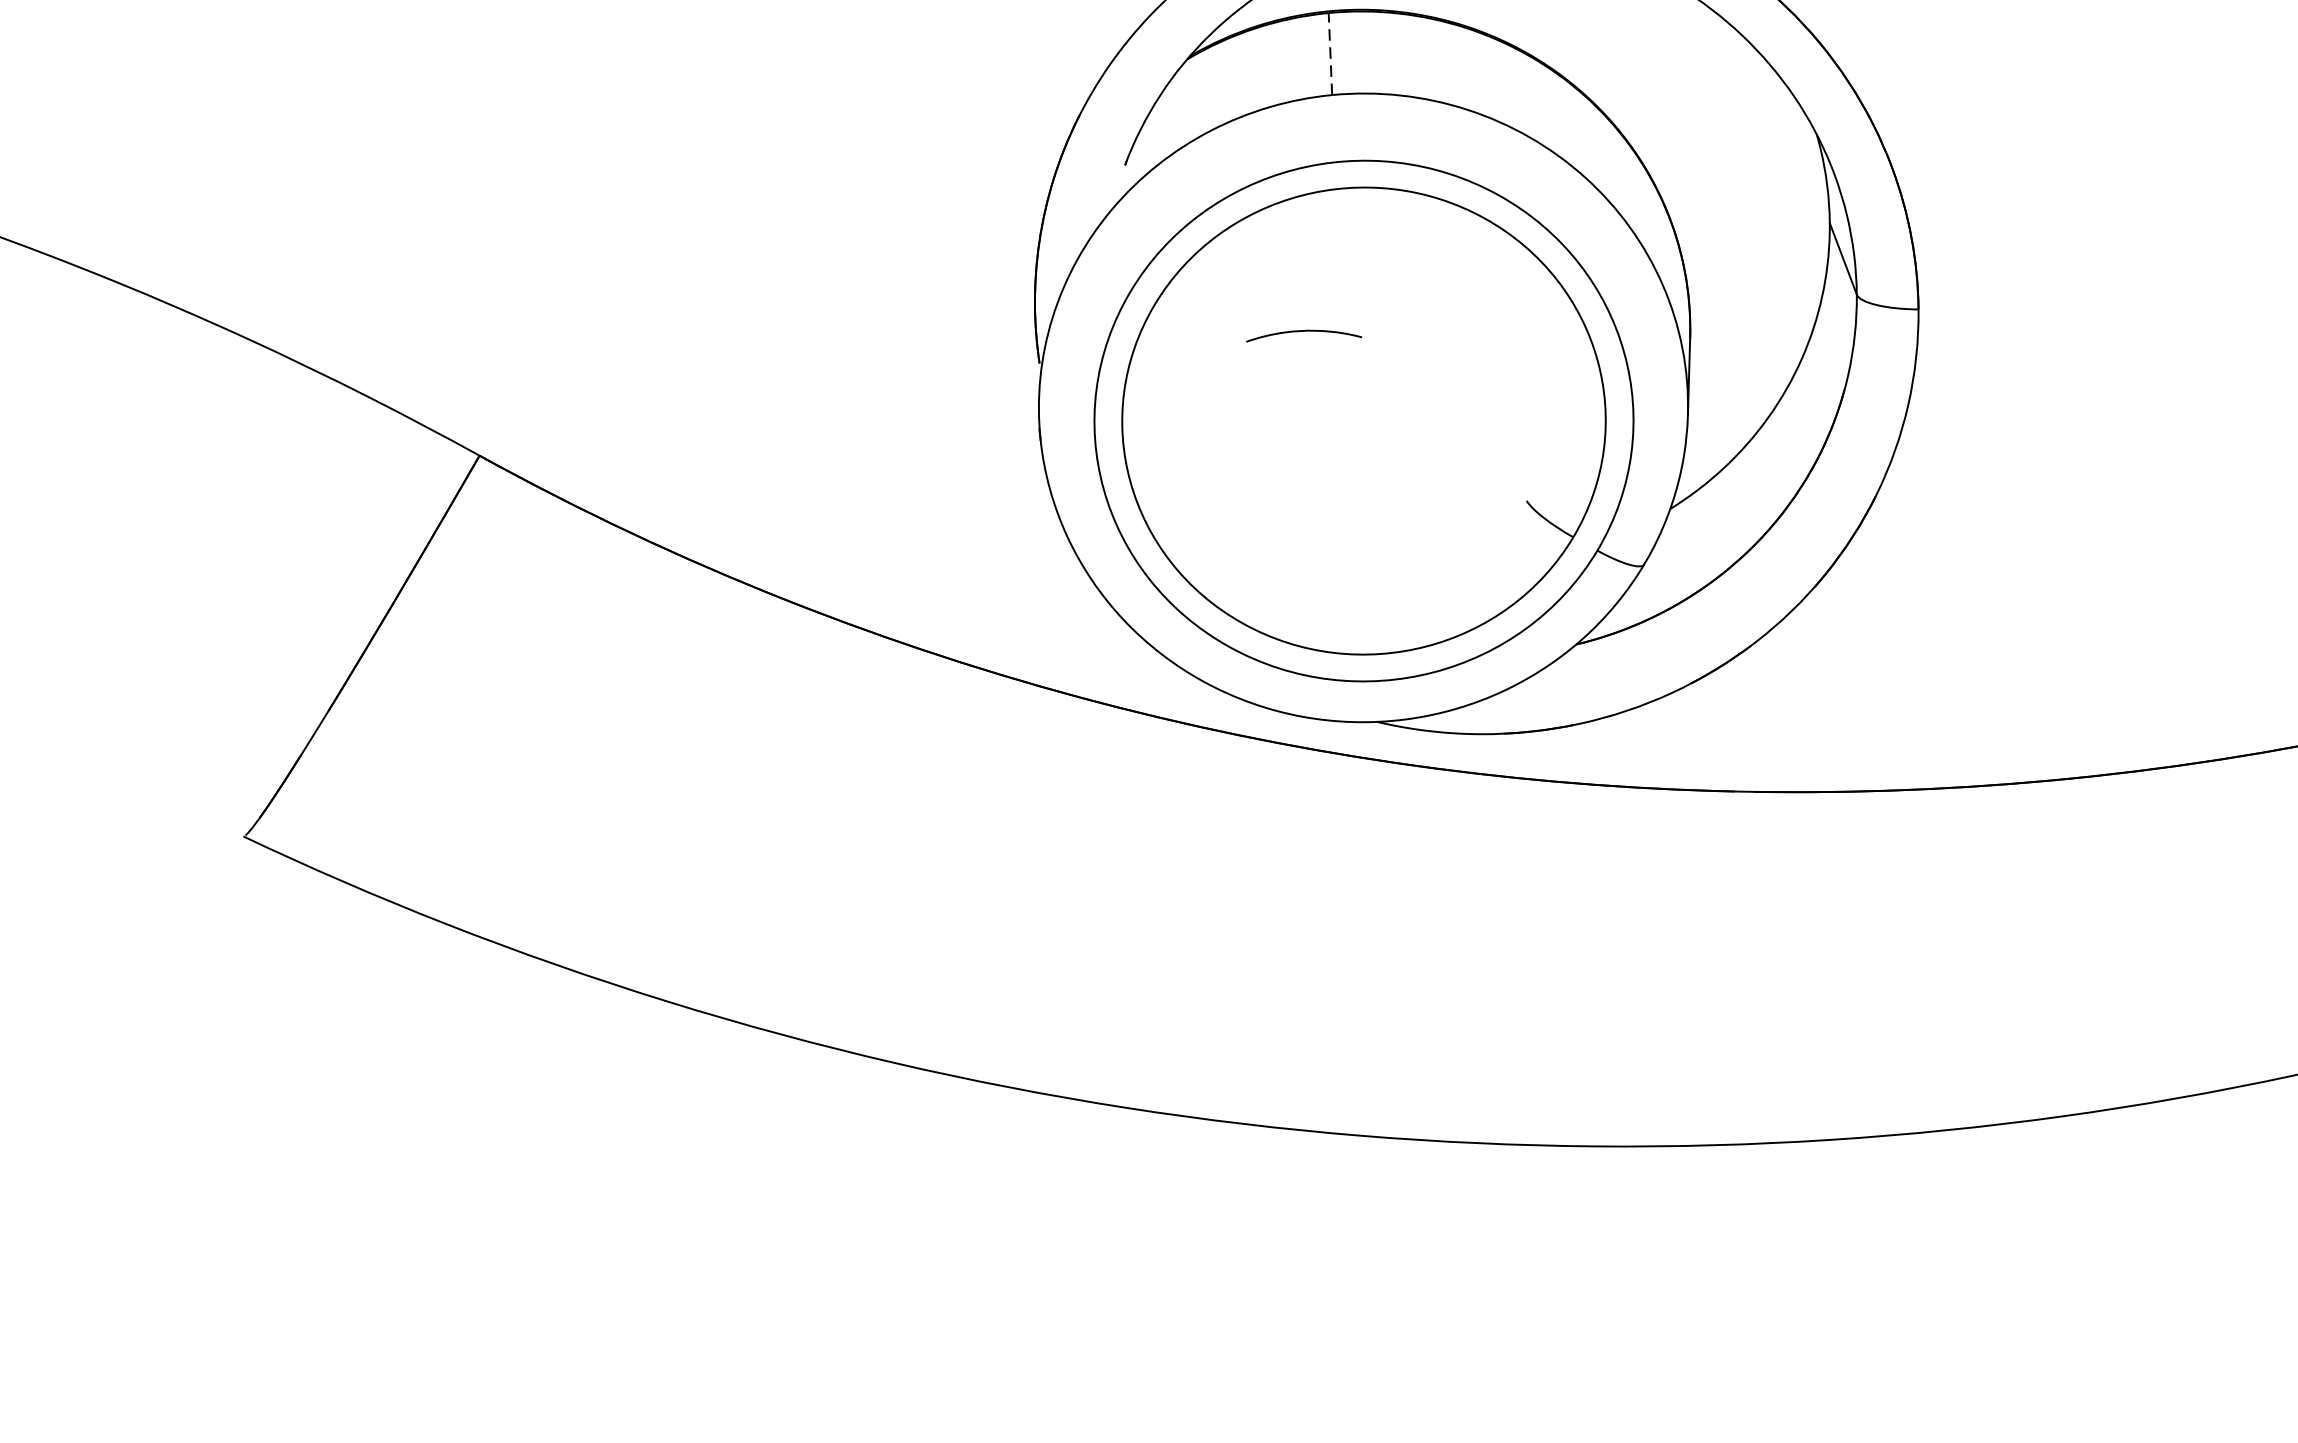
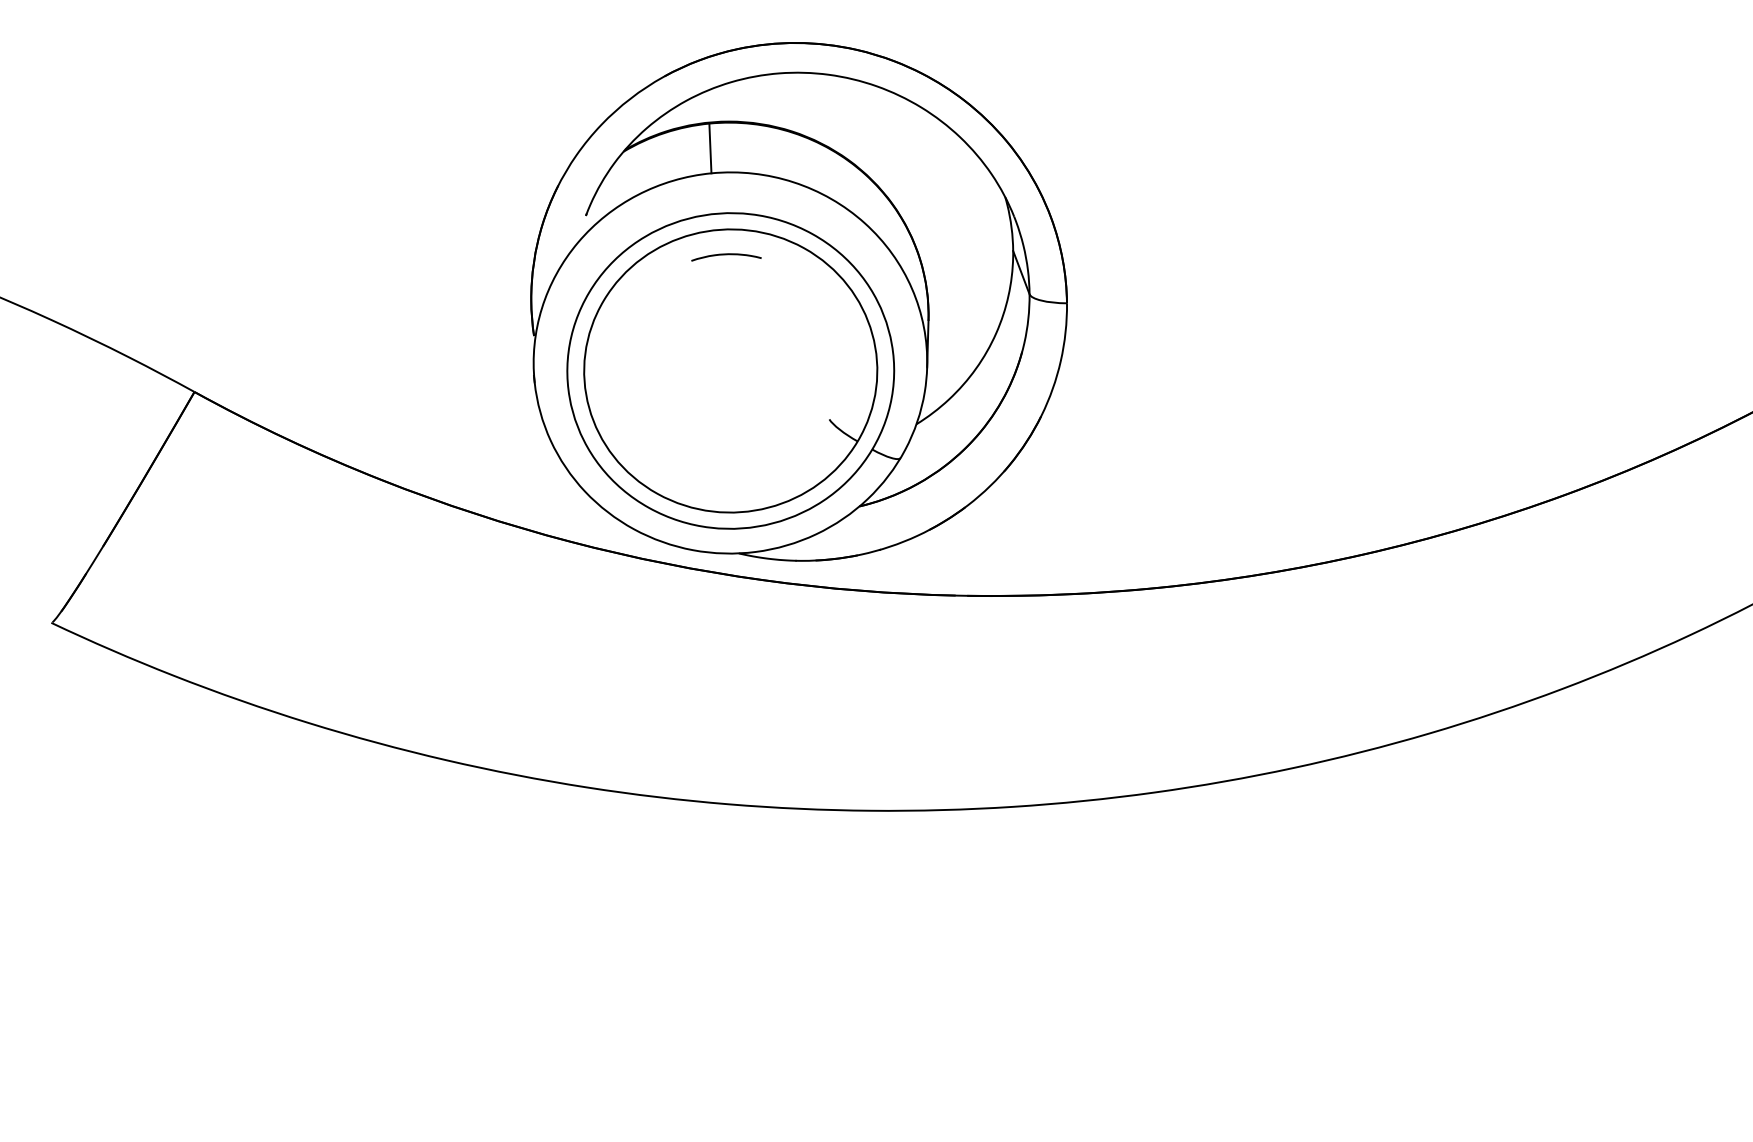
line: (1330, 54) -> (710, 148), dashed -> solid
curve: (1304, 332) -> (726, 255), moved

